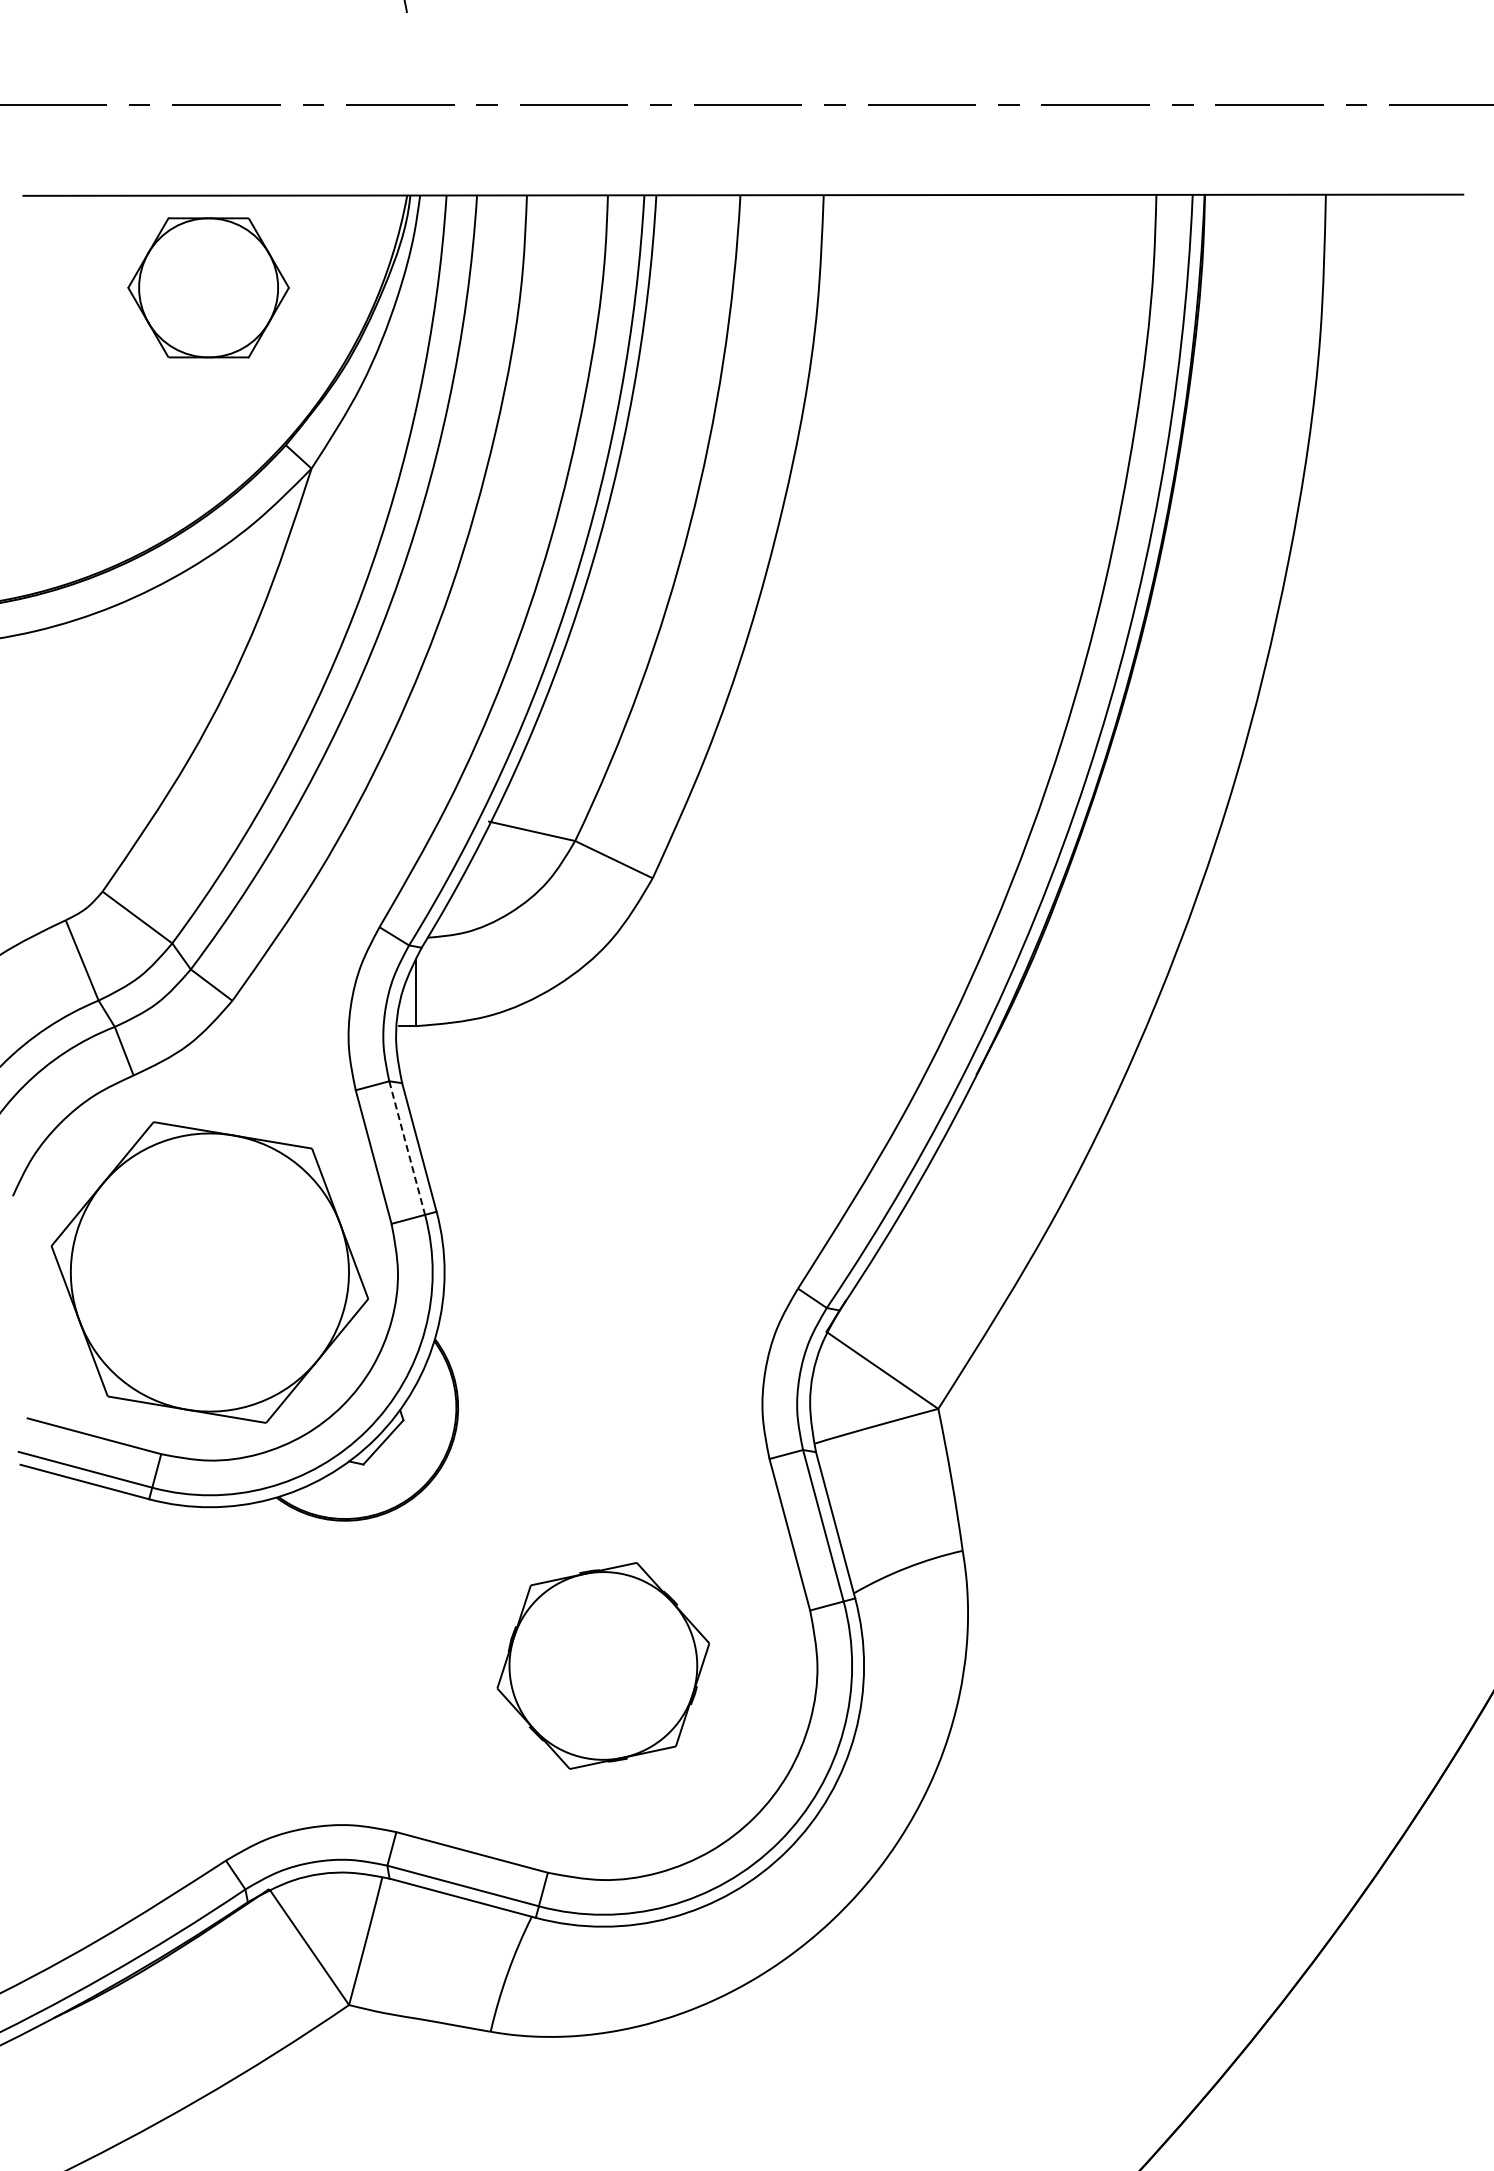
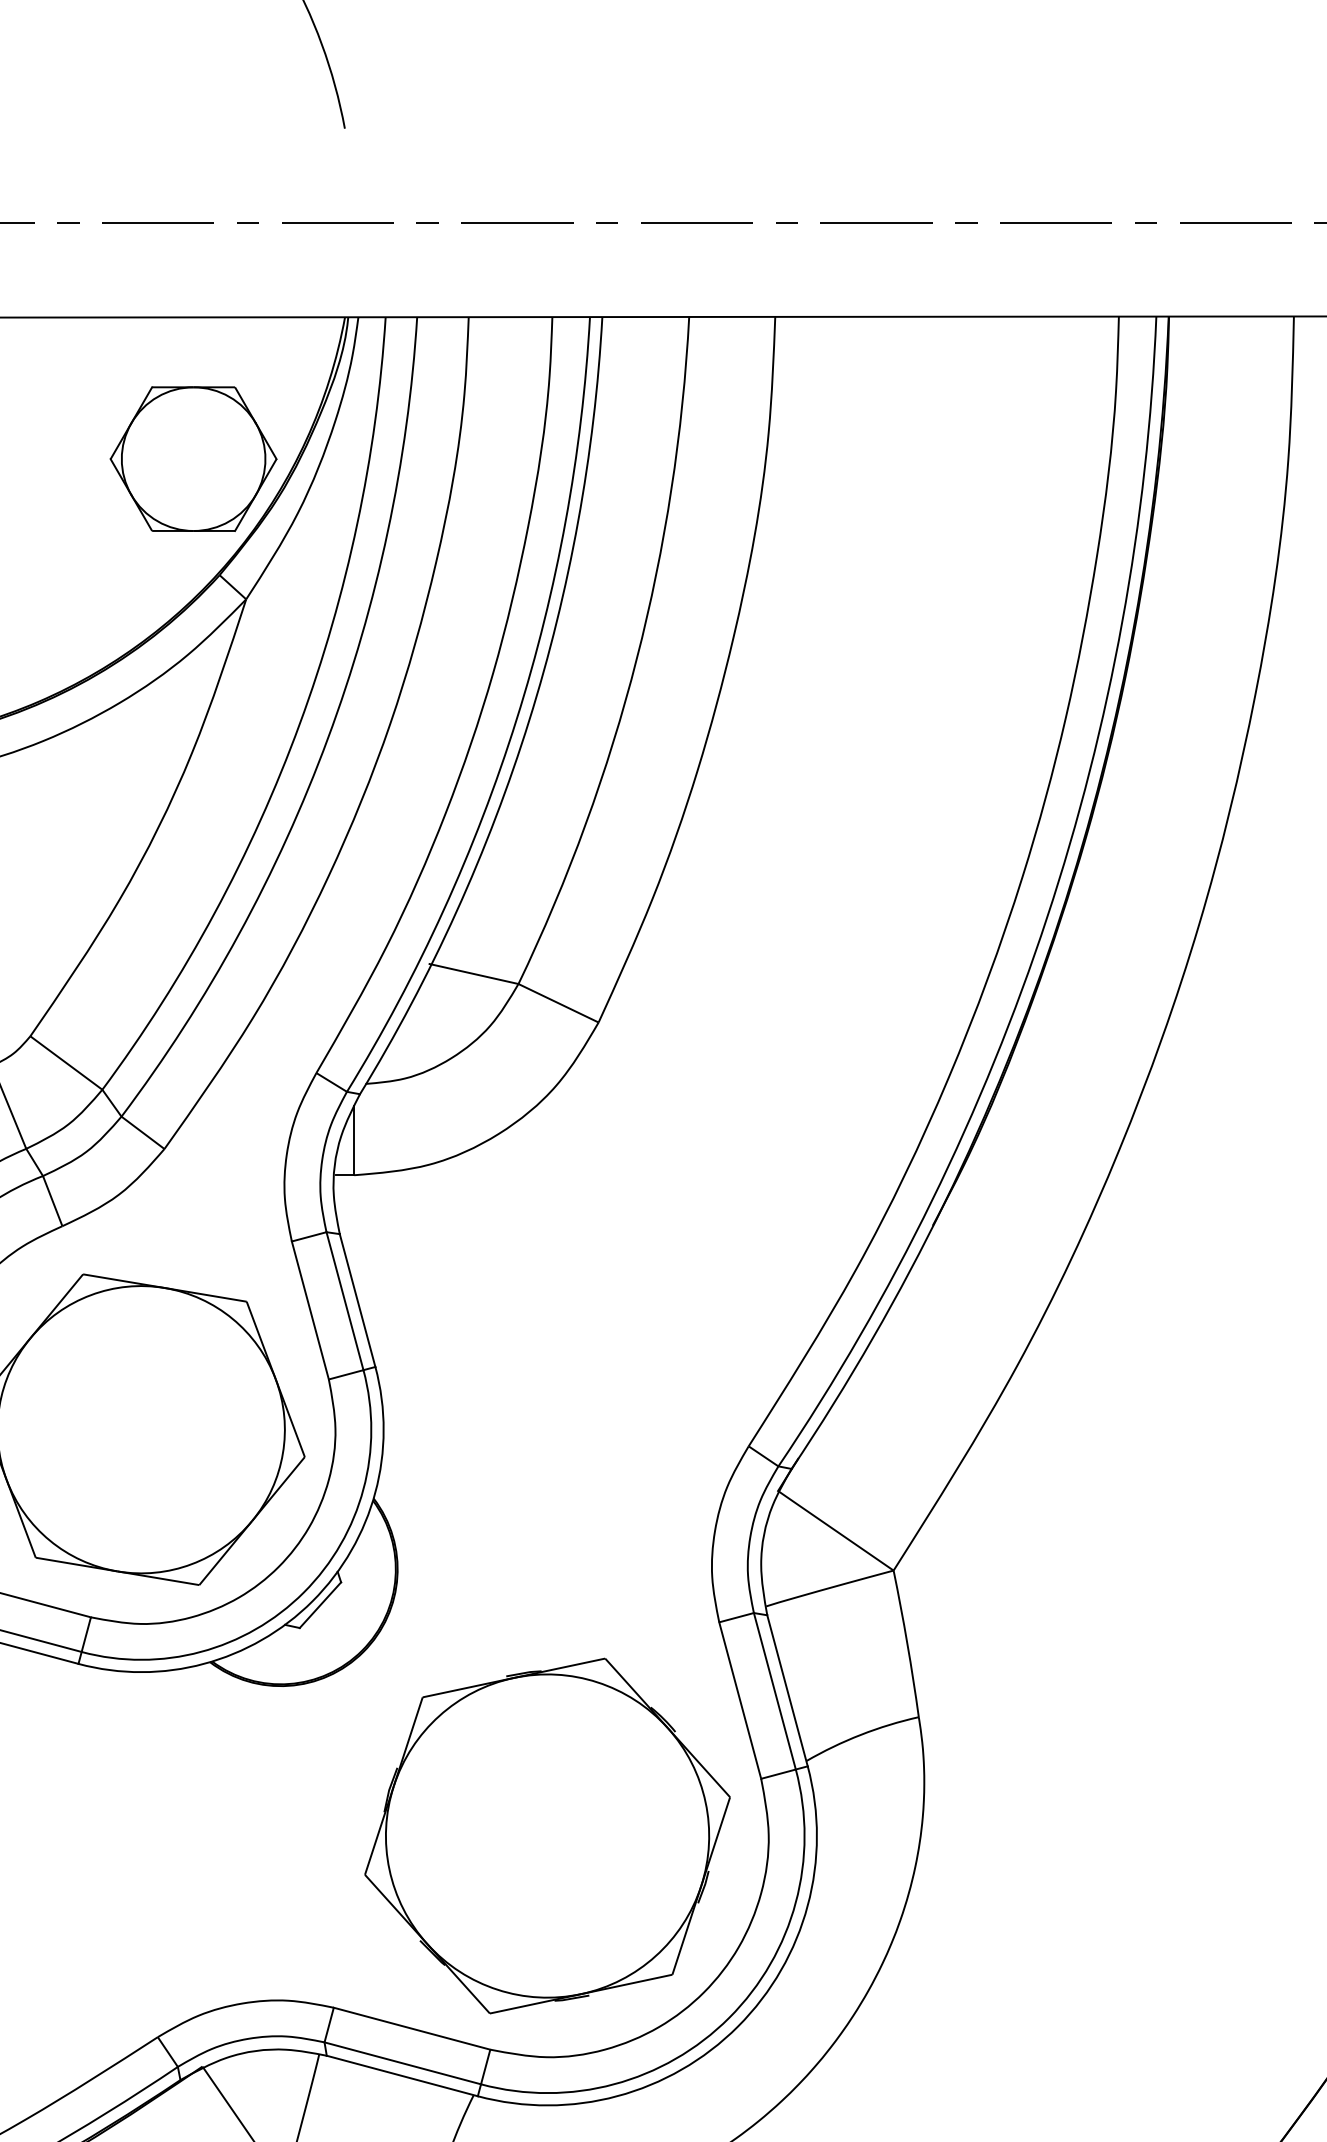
part: (208, 287) -> (193, 458), moved
line: (407, 1148) -> (345, 1301), dashed -> solid
part: (603, 1665) -> (547, 1835), size x1.67

